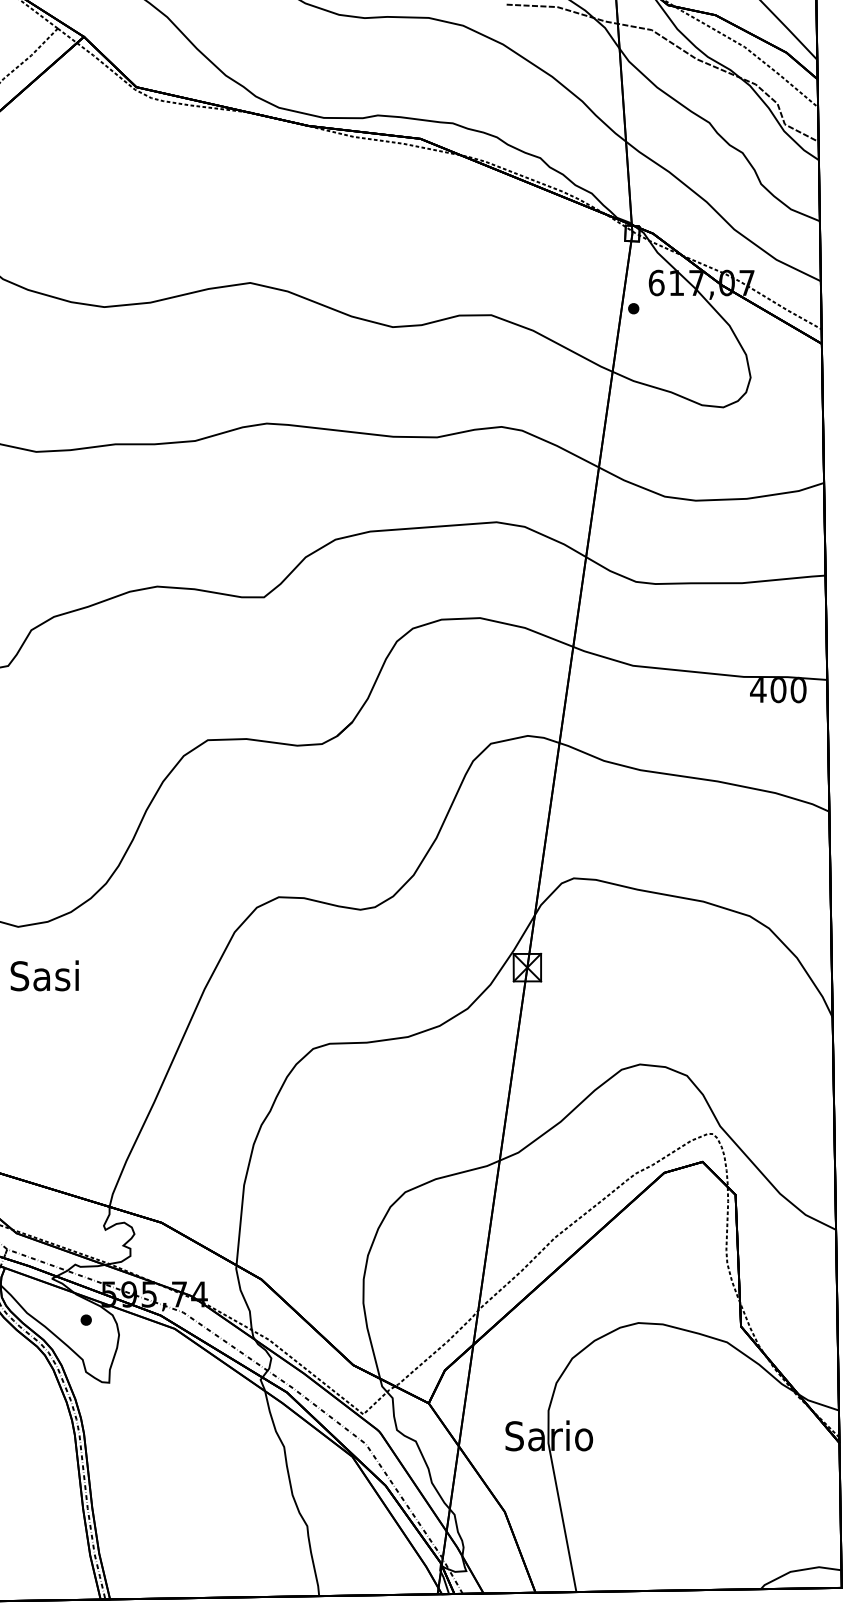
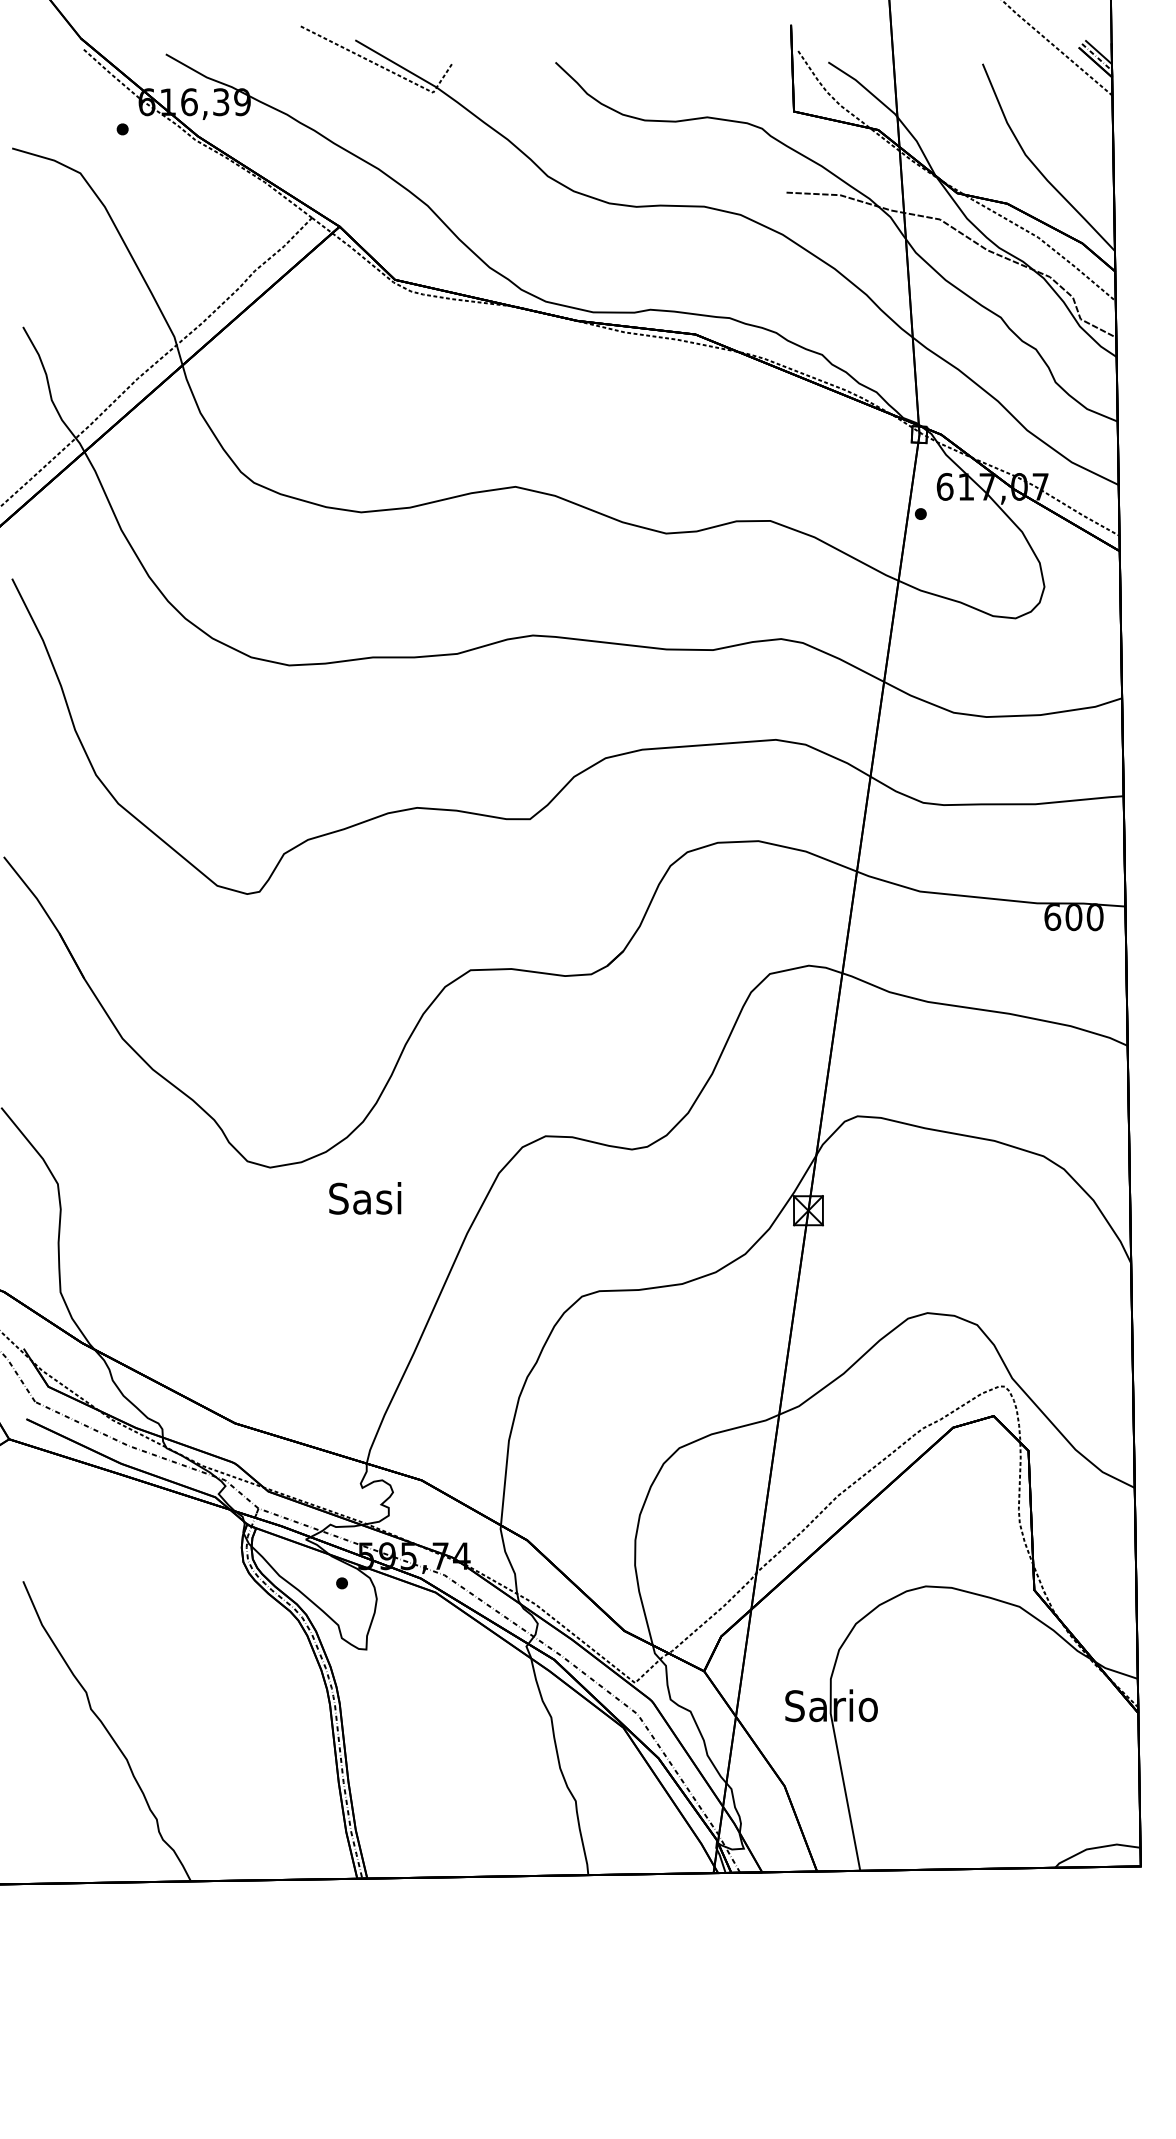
text: (758, 690) -> (1052, 917), 400 -> 600
text: (45, 975) -> (365, 1198), moved

